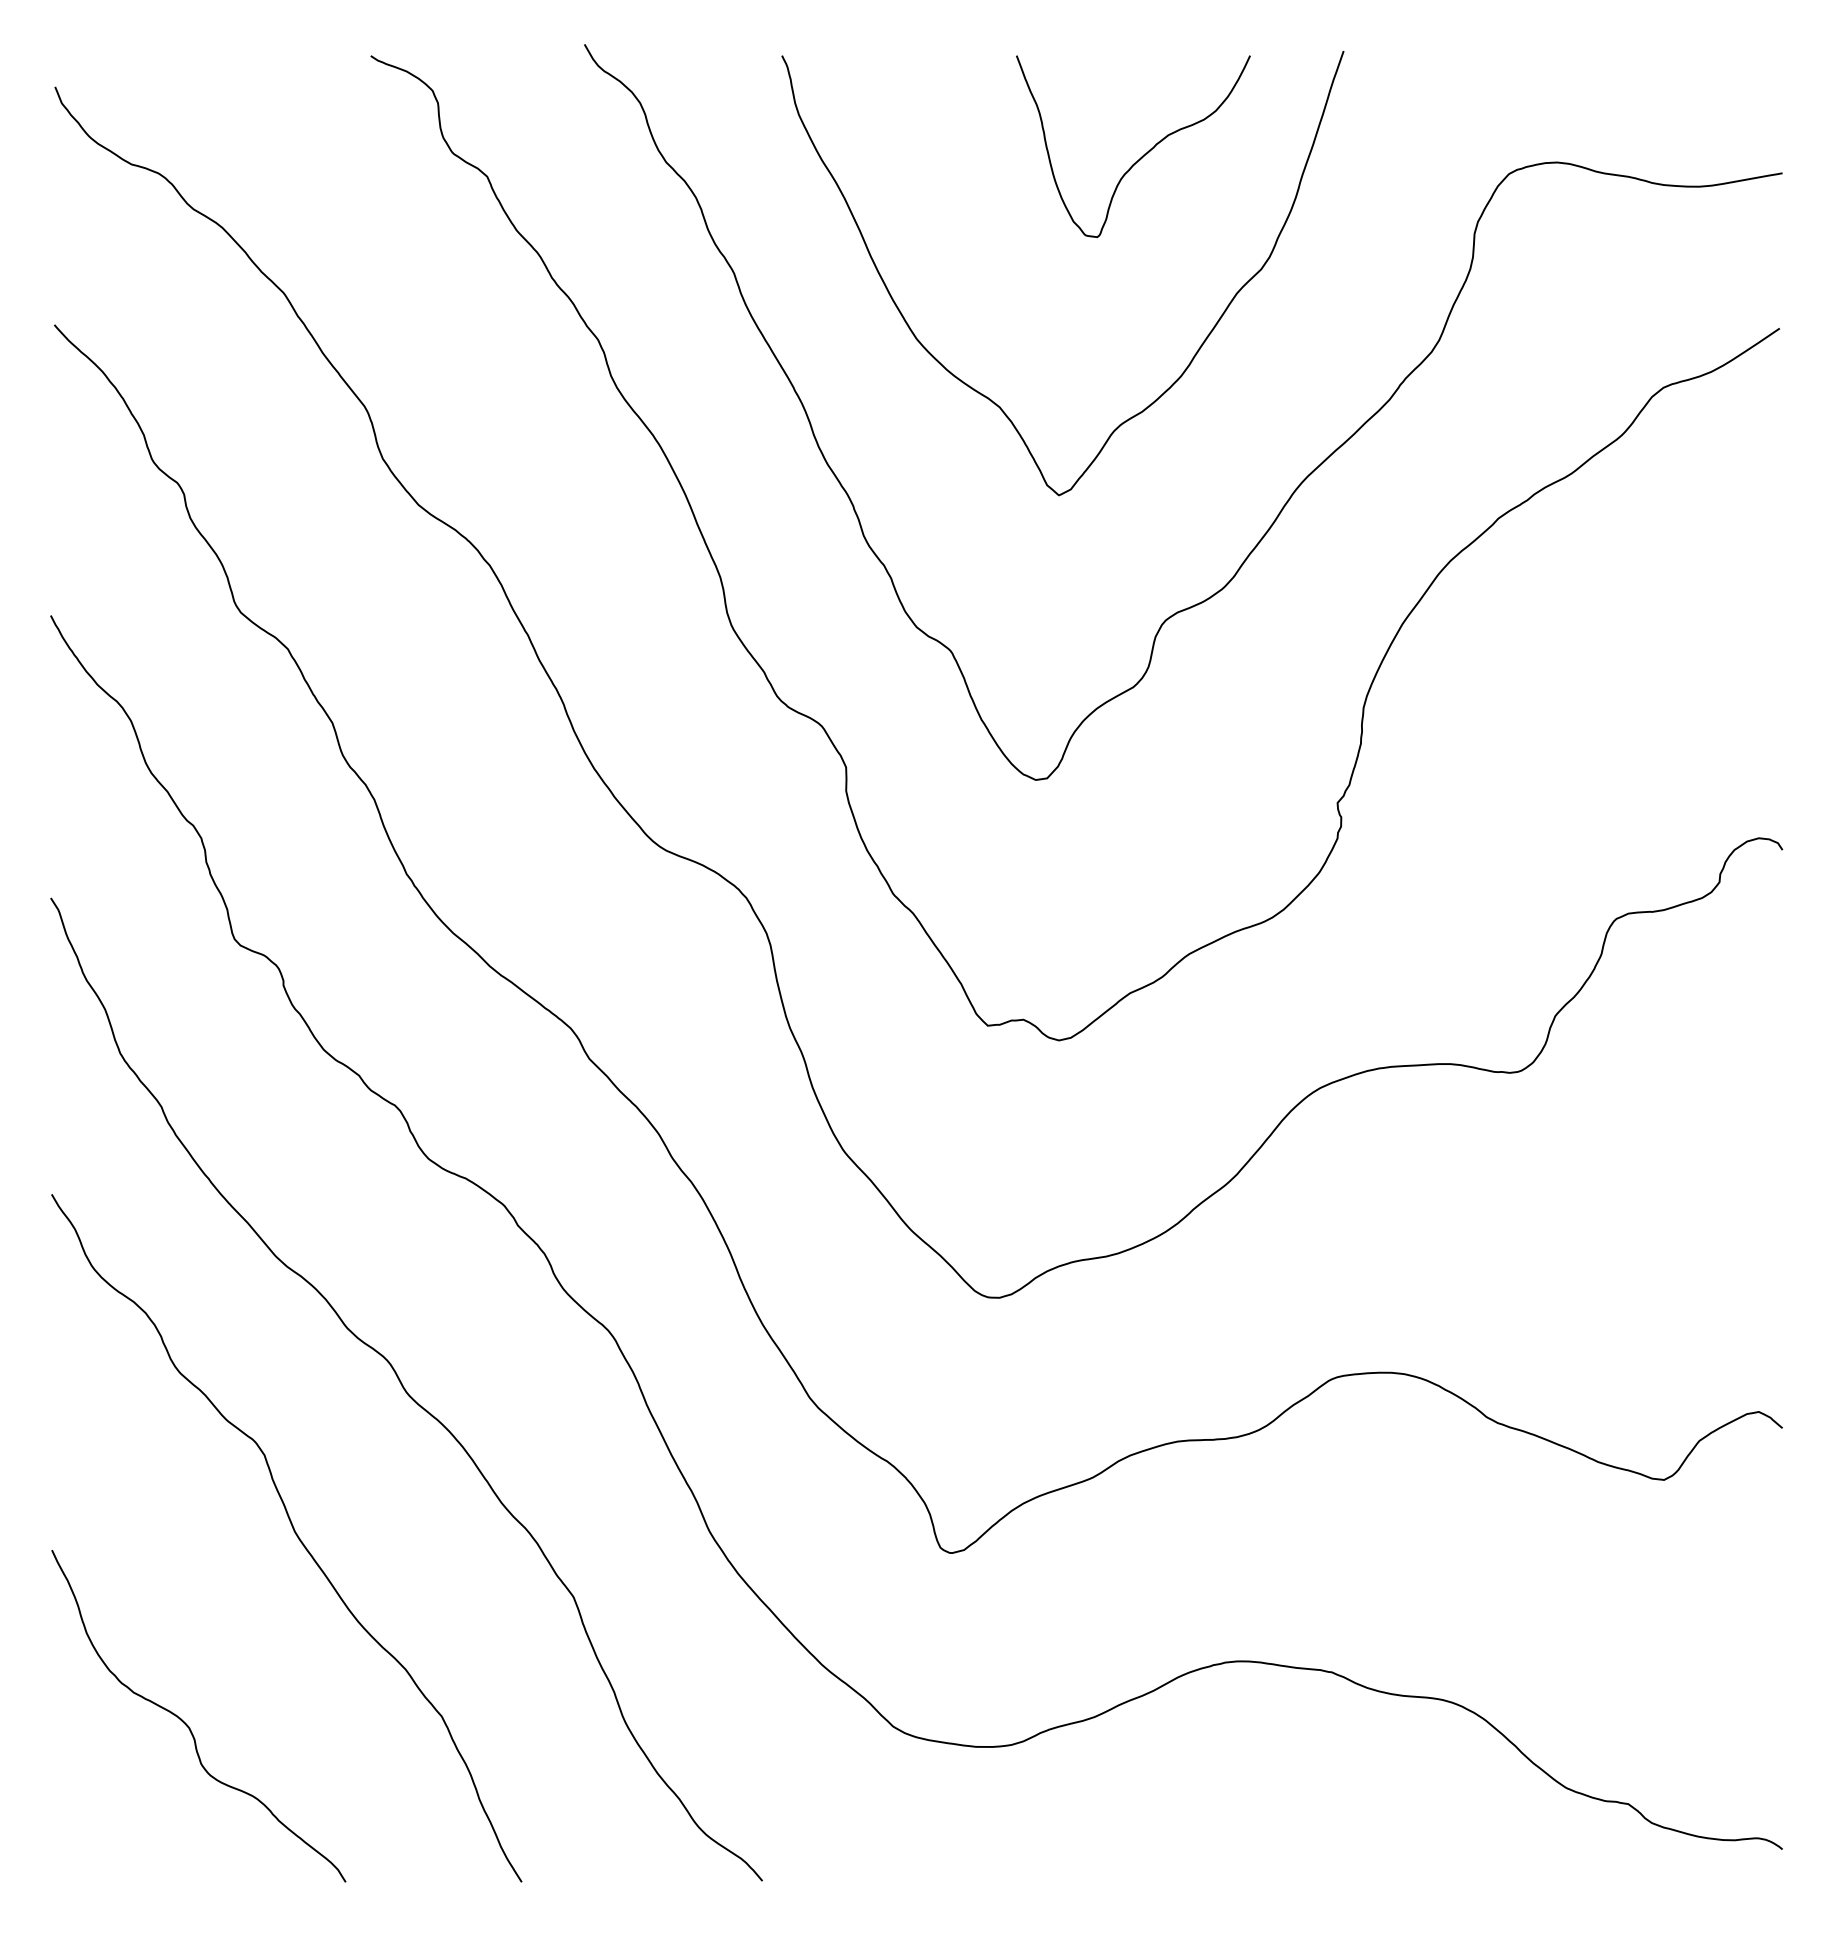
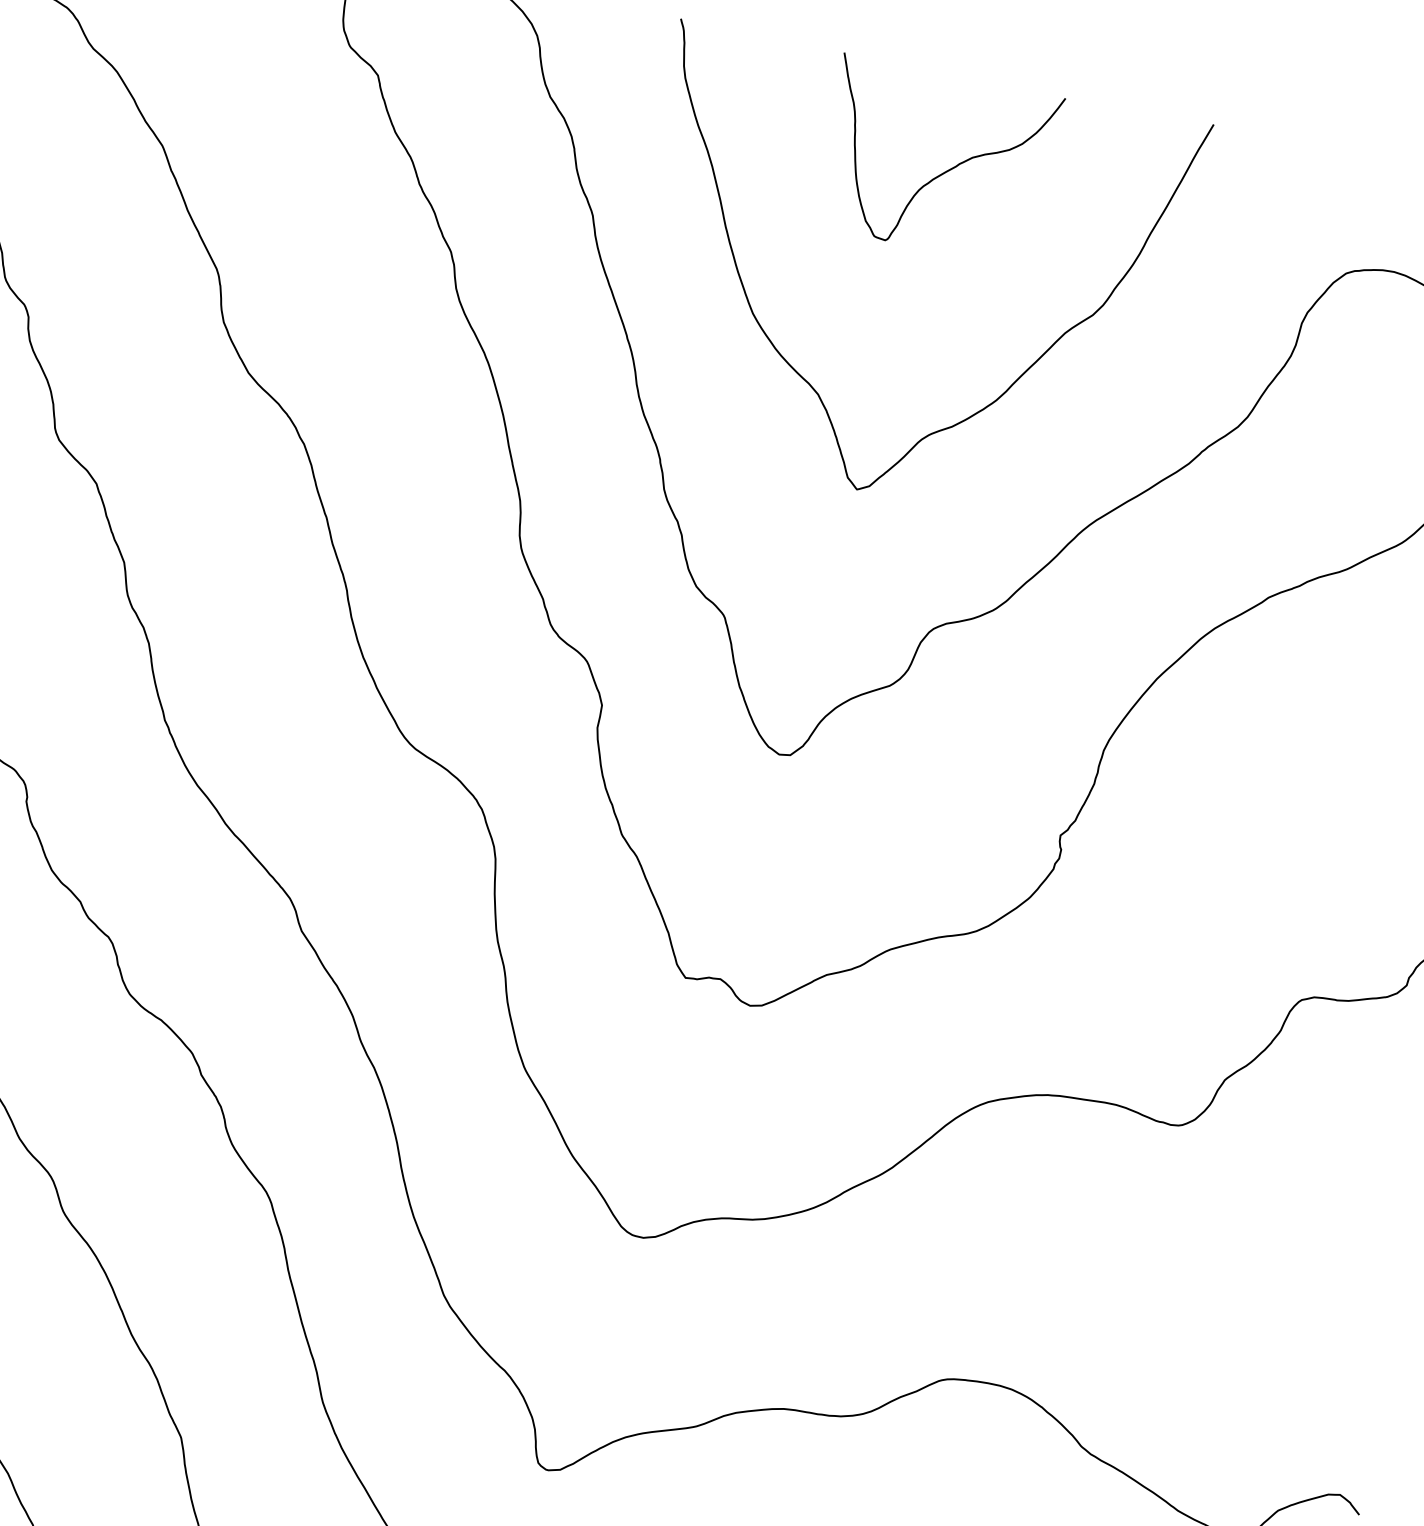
curve: (1142, 155) -> (944, 171), moved

